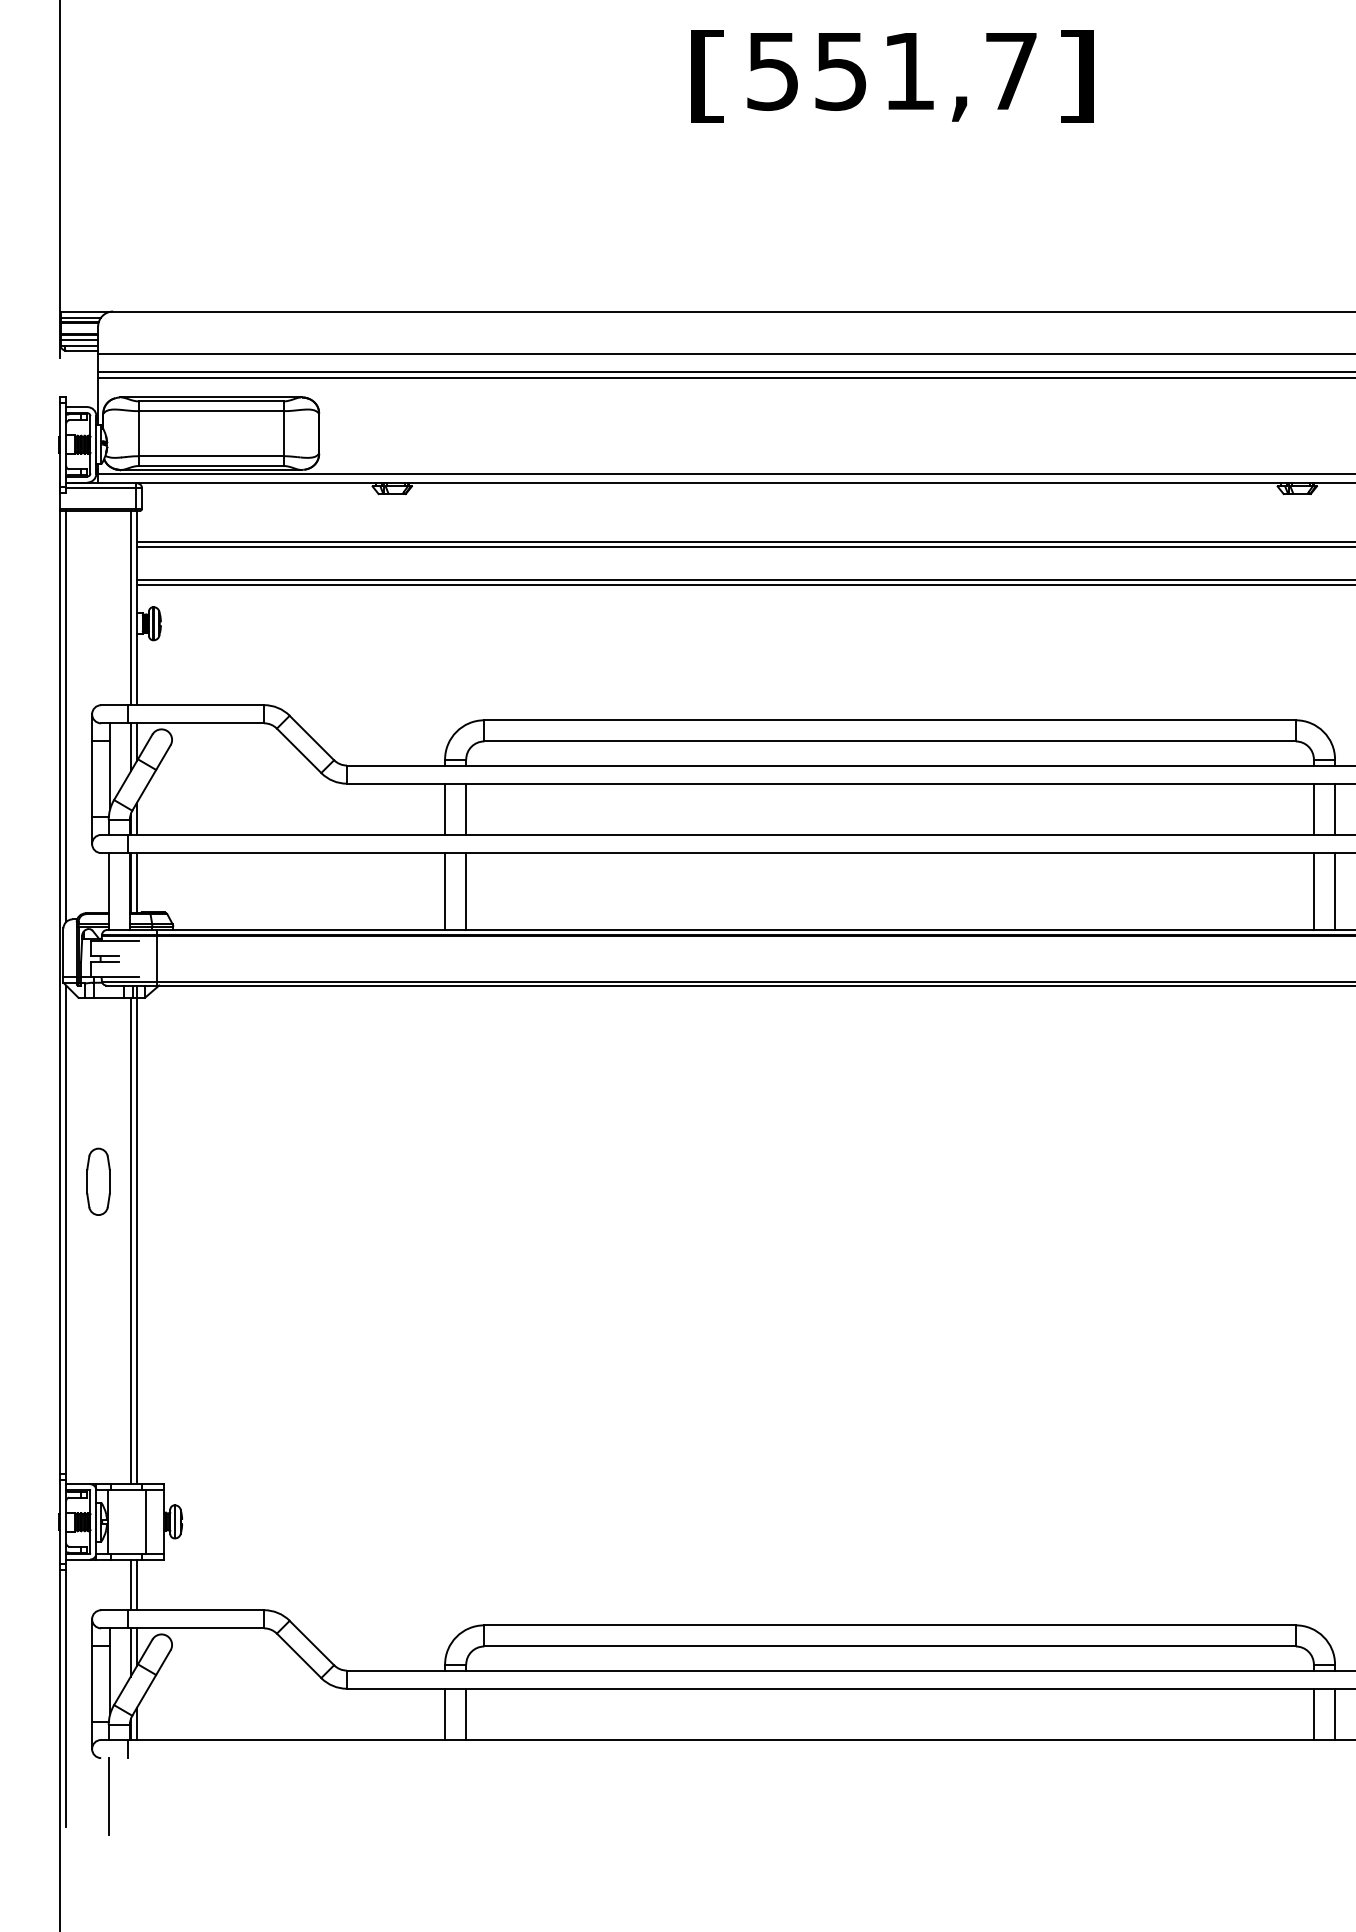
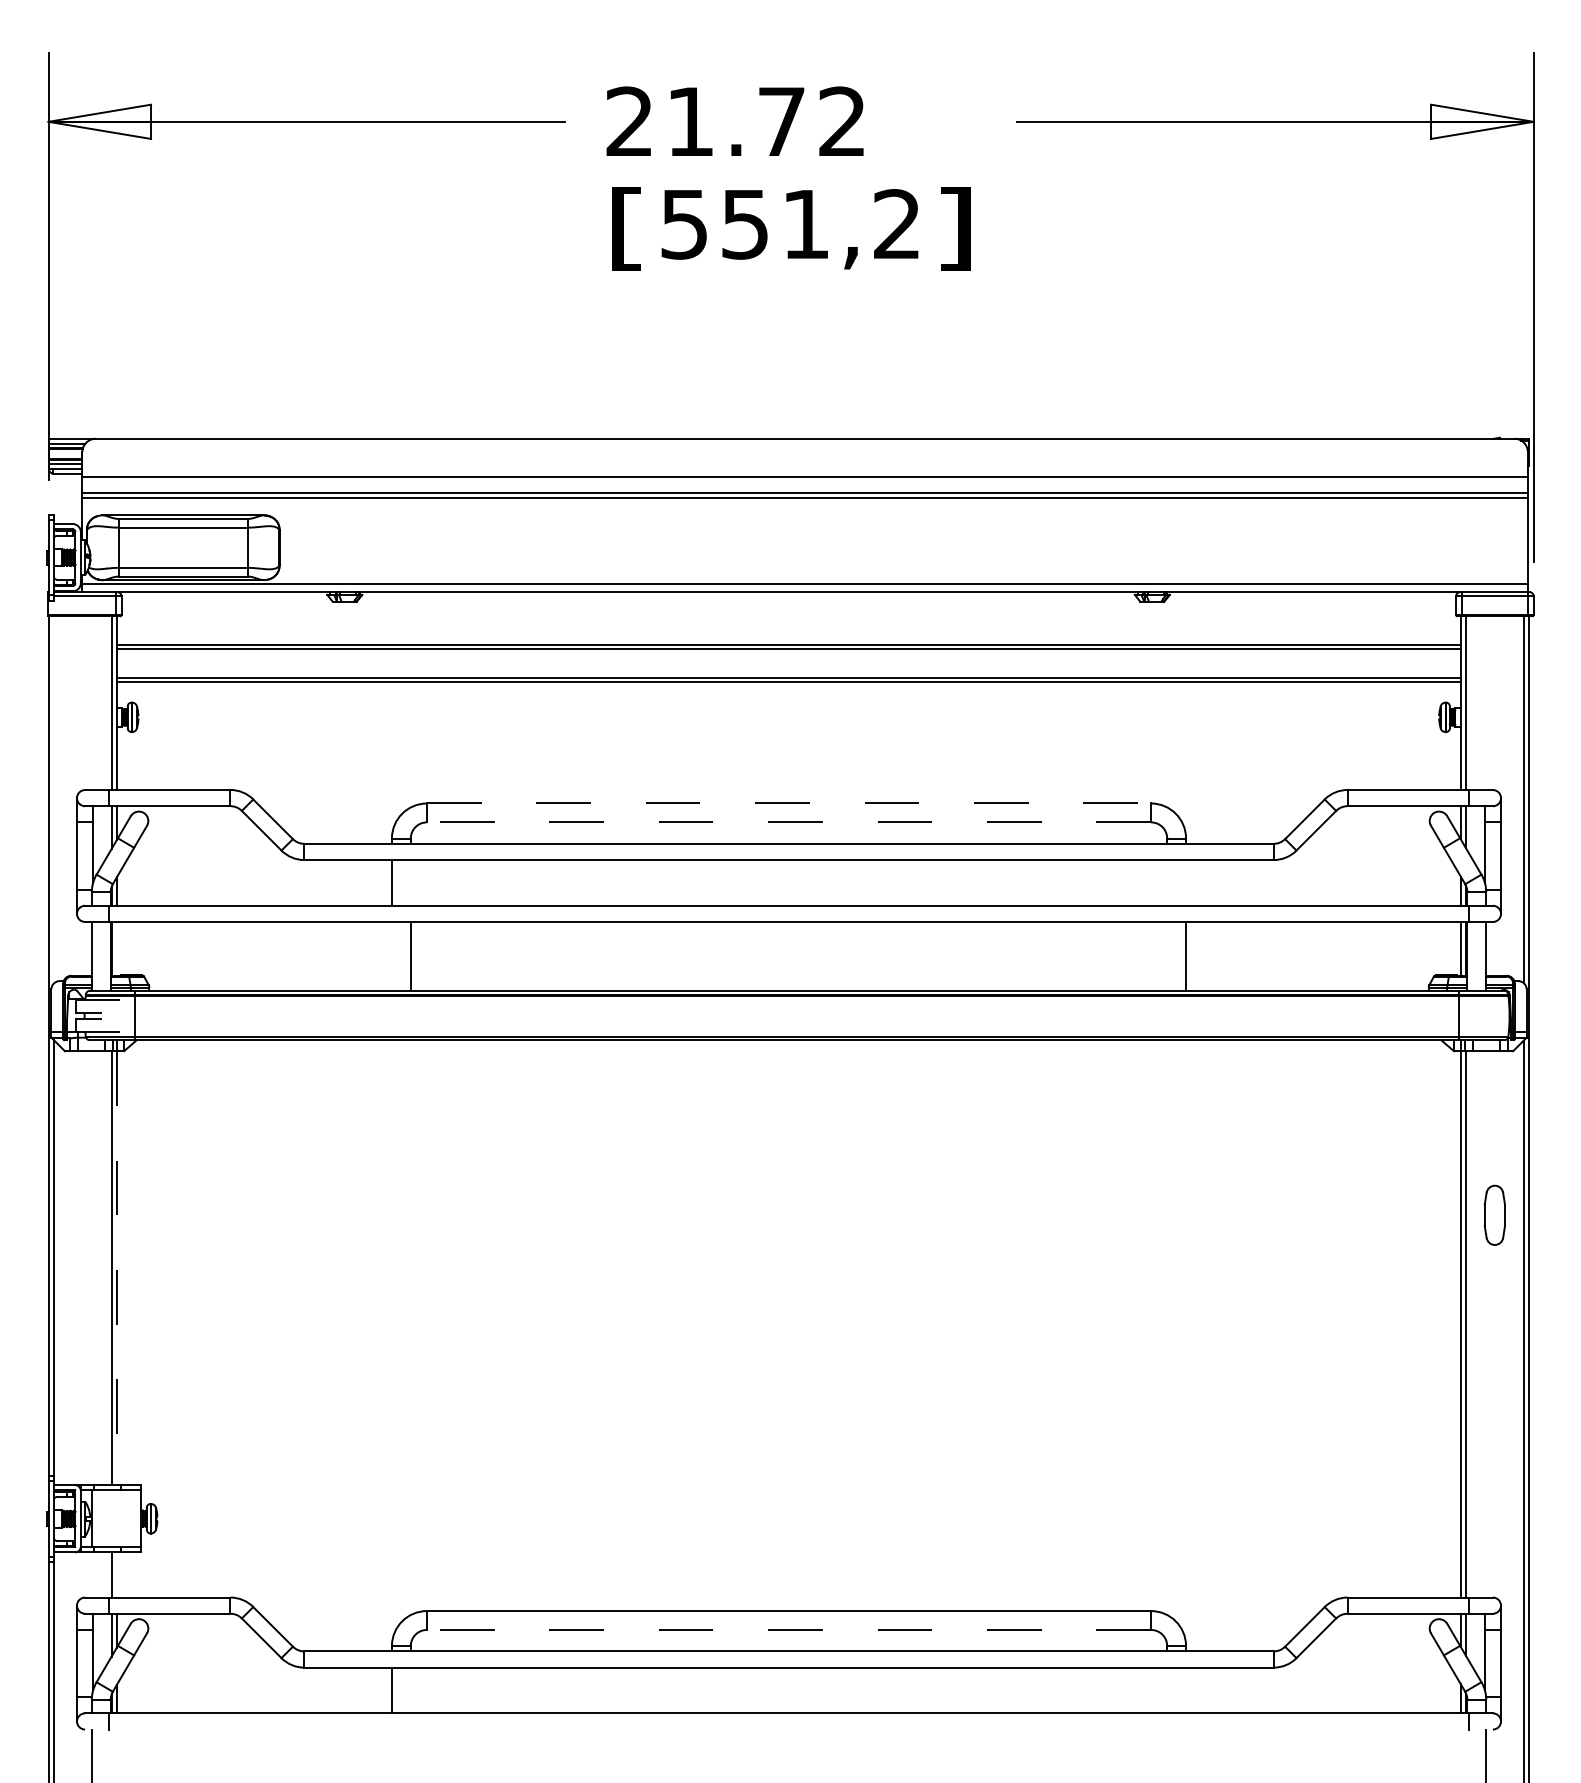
text: (1010, 70) -> (896, 223), 551,7 -> 551,2
line: (65, 715) -> (53, 799), removed
line: (890, 720) -> (789, 803), solid -> dashed
line: (889, 741) -> (788, 822), solid -> dashed
line: (465, 808) -> (410, 882), removed
line: (1314, 808) -> (1167, 882), removed
line: (1335, 808) -> (1186, 882), removed
line: (136, 882) -> (116, 948), removed
line: (445, 890) -> (392, 955), removed
line: (1314, 890) -> (1167, 955), removed
part: (98, 1180) -> (82, 1214), removed
line: (136, 1241) -> (116, 1268), solid -> dashed
line: (146, 1521) -> (125, 1518), removed
line: (136, 1584) -> (116, 1574), removed
line: (889, 1646) -> (788, 1629), solid -> dashed
line: (465, 1714) -> (410, 1690), removed
line: (1314, 1714) -> (1167, 1690), removed
line: (1335, 1714) -> (1186, 1690), removed

